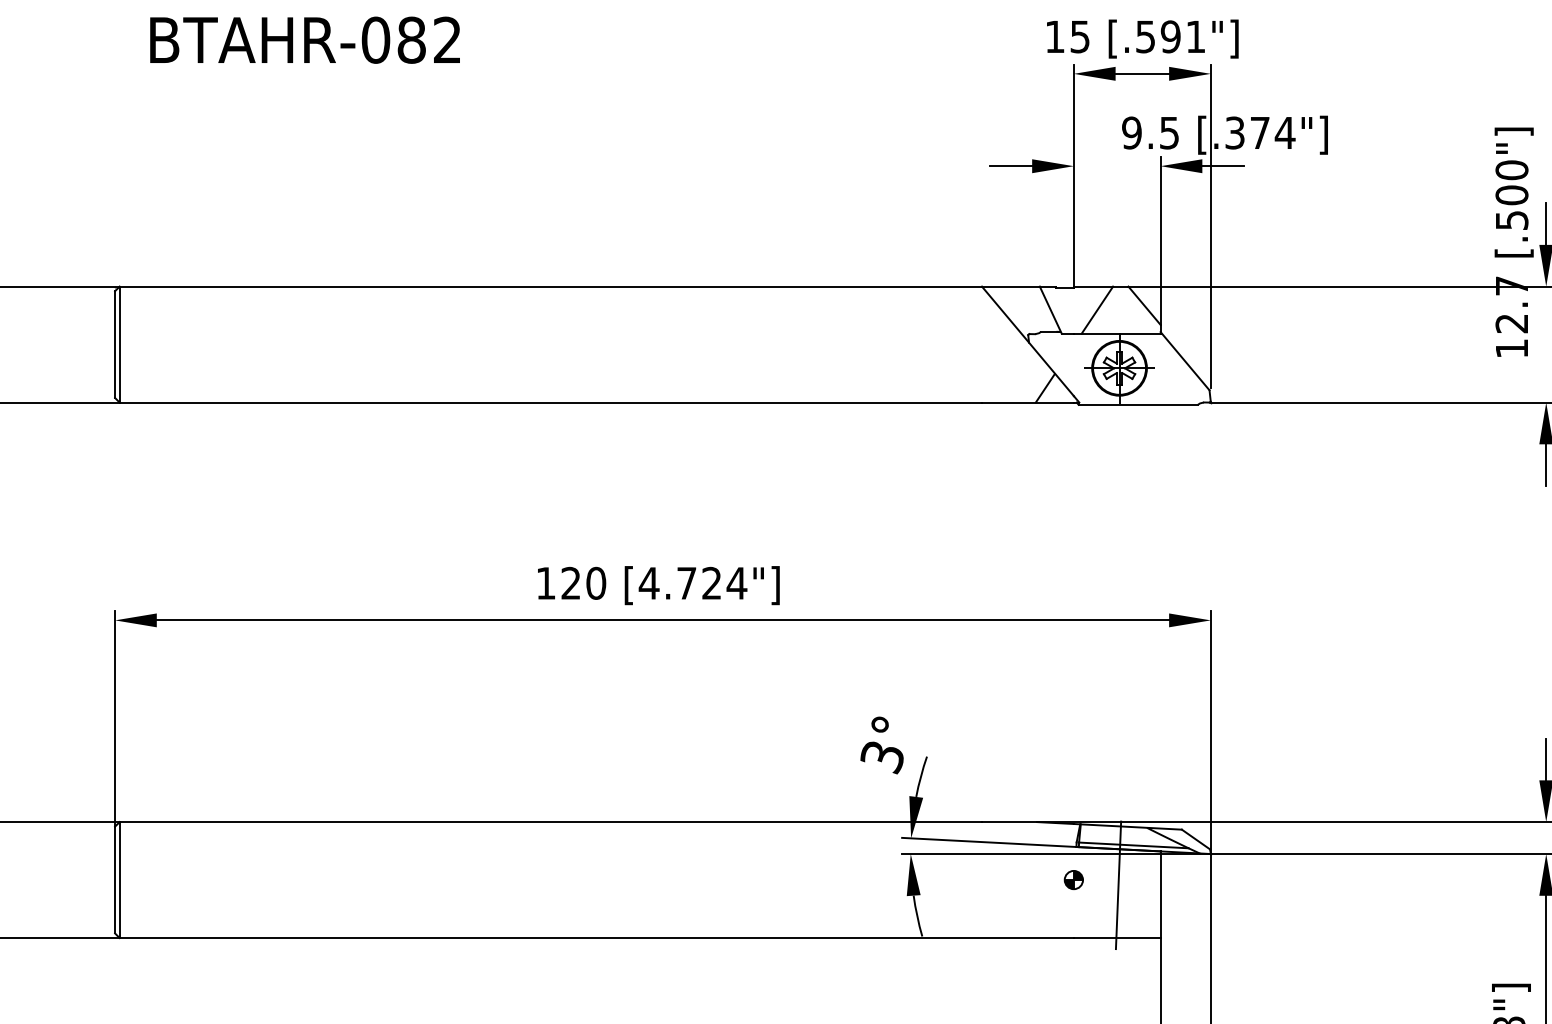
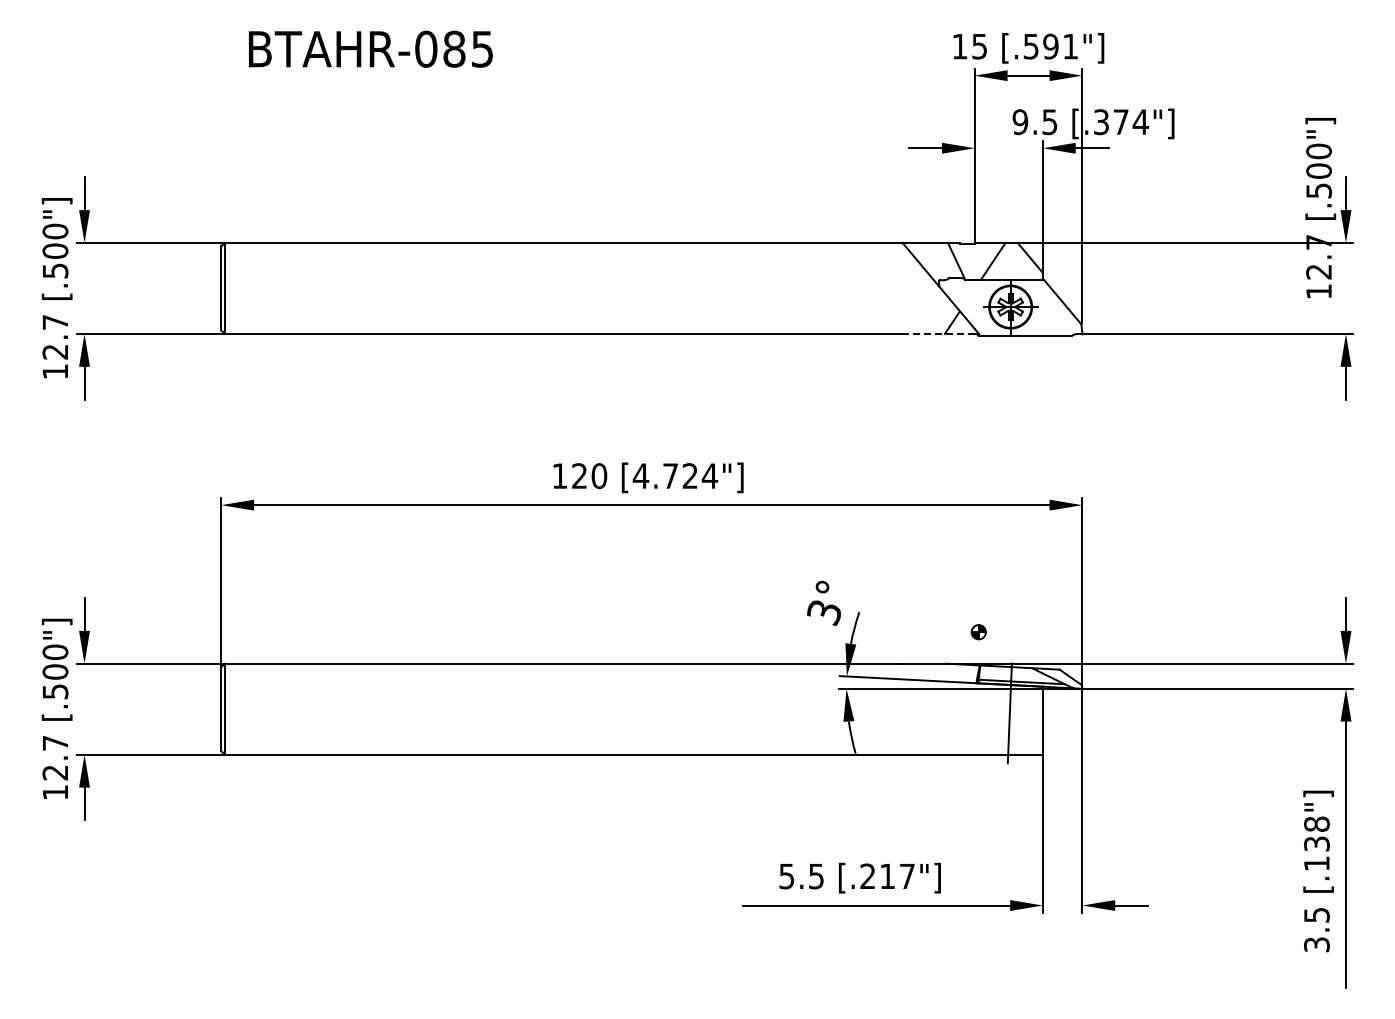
text: (446, 39) -> (481, 48), BTAHR-082 -> BTAHR-085
line: (1027, 403) -> (938, 334), solid -> dashed
part: (1073, 880) -> (978, 632), moved

